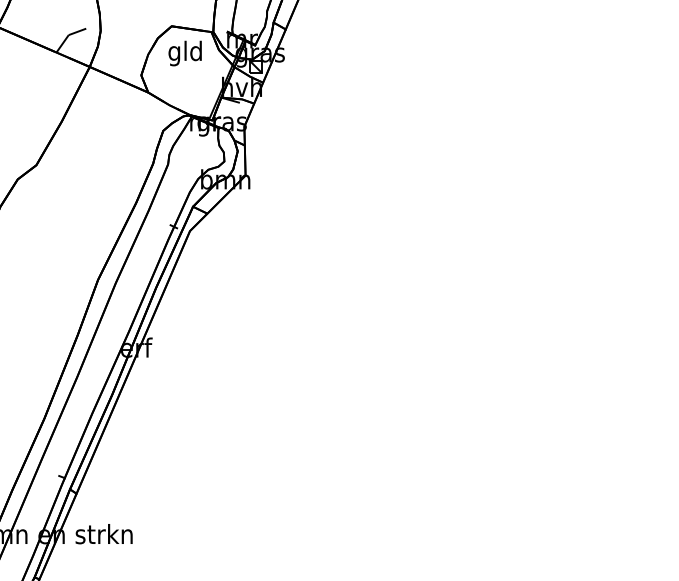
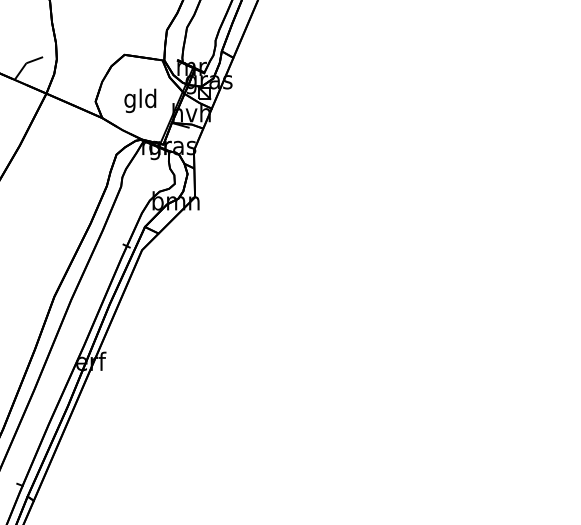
text: (184, 53) -> (139, 100), moved

